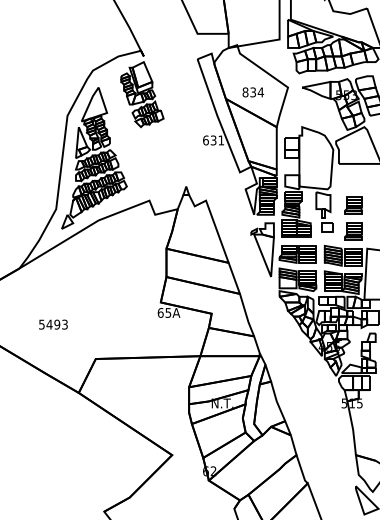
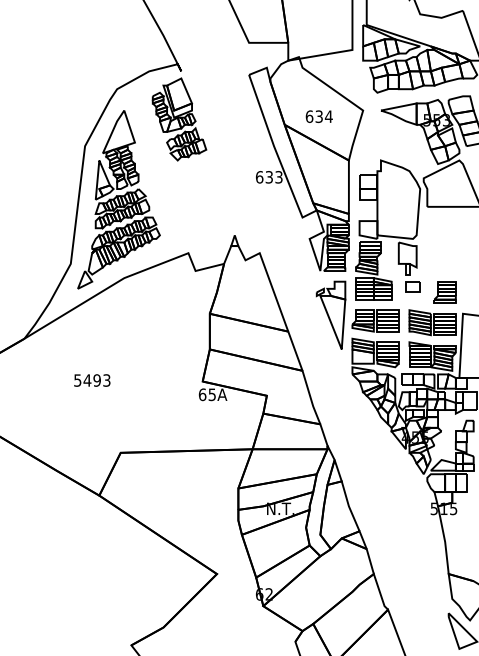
text: (245, 92) -> (309, 116), 834 -> 634
text: (220, 140) -> (278, 177), 631 -> 633
part: (352, 205) -> (444, 259), removed
text: (53, 324) -> (92, 380), moved

